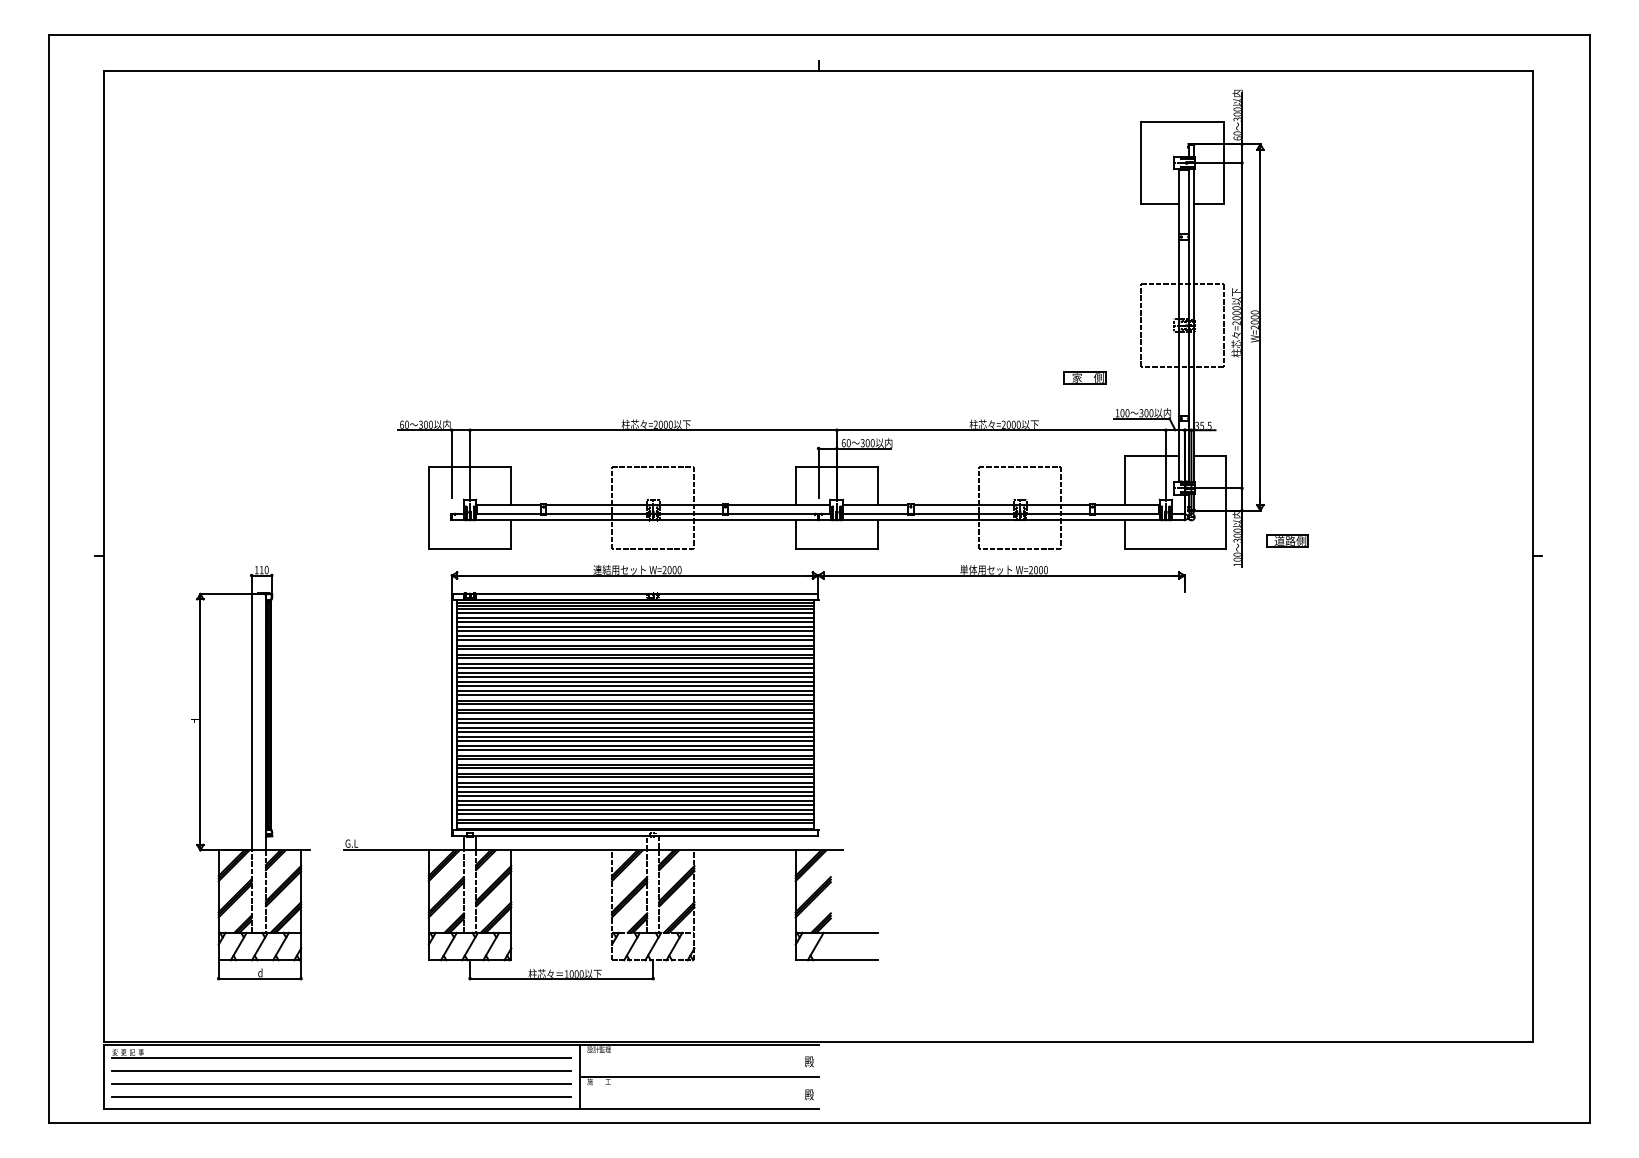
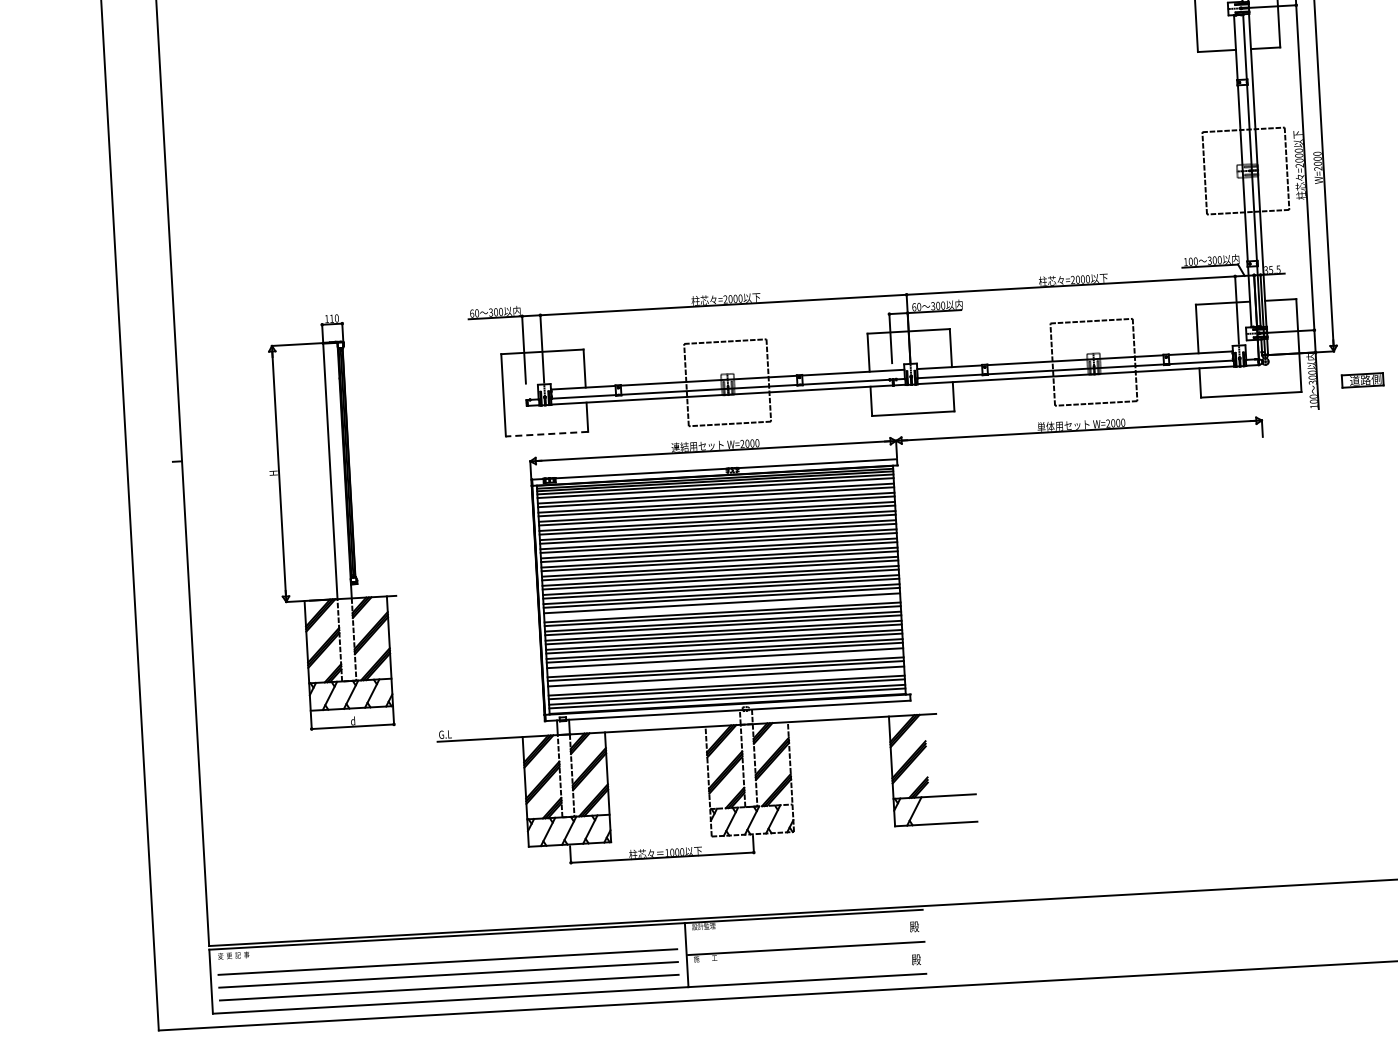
part: (1084, 377) -> (1150, 228), removed
line: (469, 549) -> (546, 434), solid -> dashed
line: (635, 731) -> (722, 606), removed
part: (250, 773) -> (332, 522), moved
line: (635, 786) -> (725, 661), removed
line: (635, 804) -> (726, 679), removed
line: (341, 1058) -> (447, 949), removed

